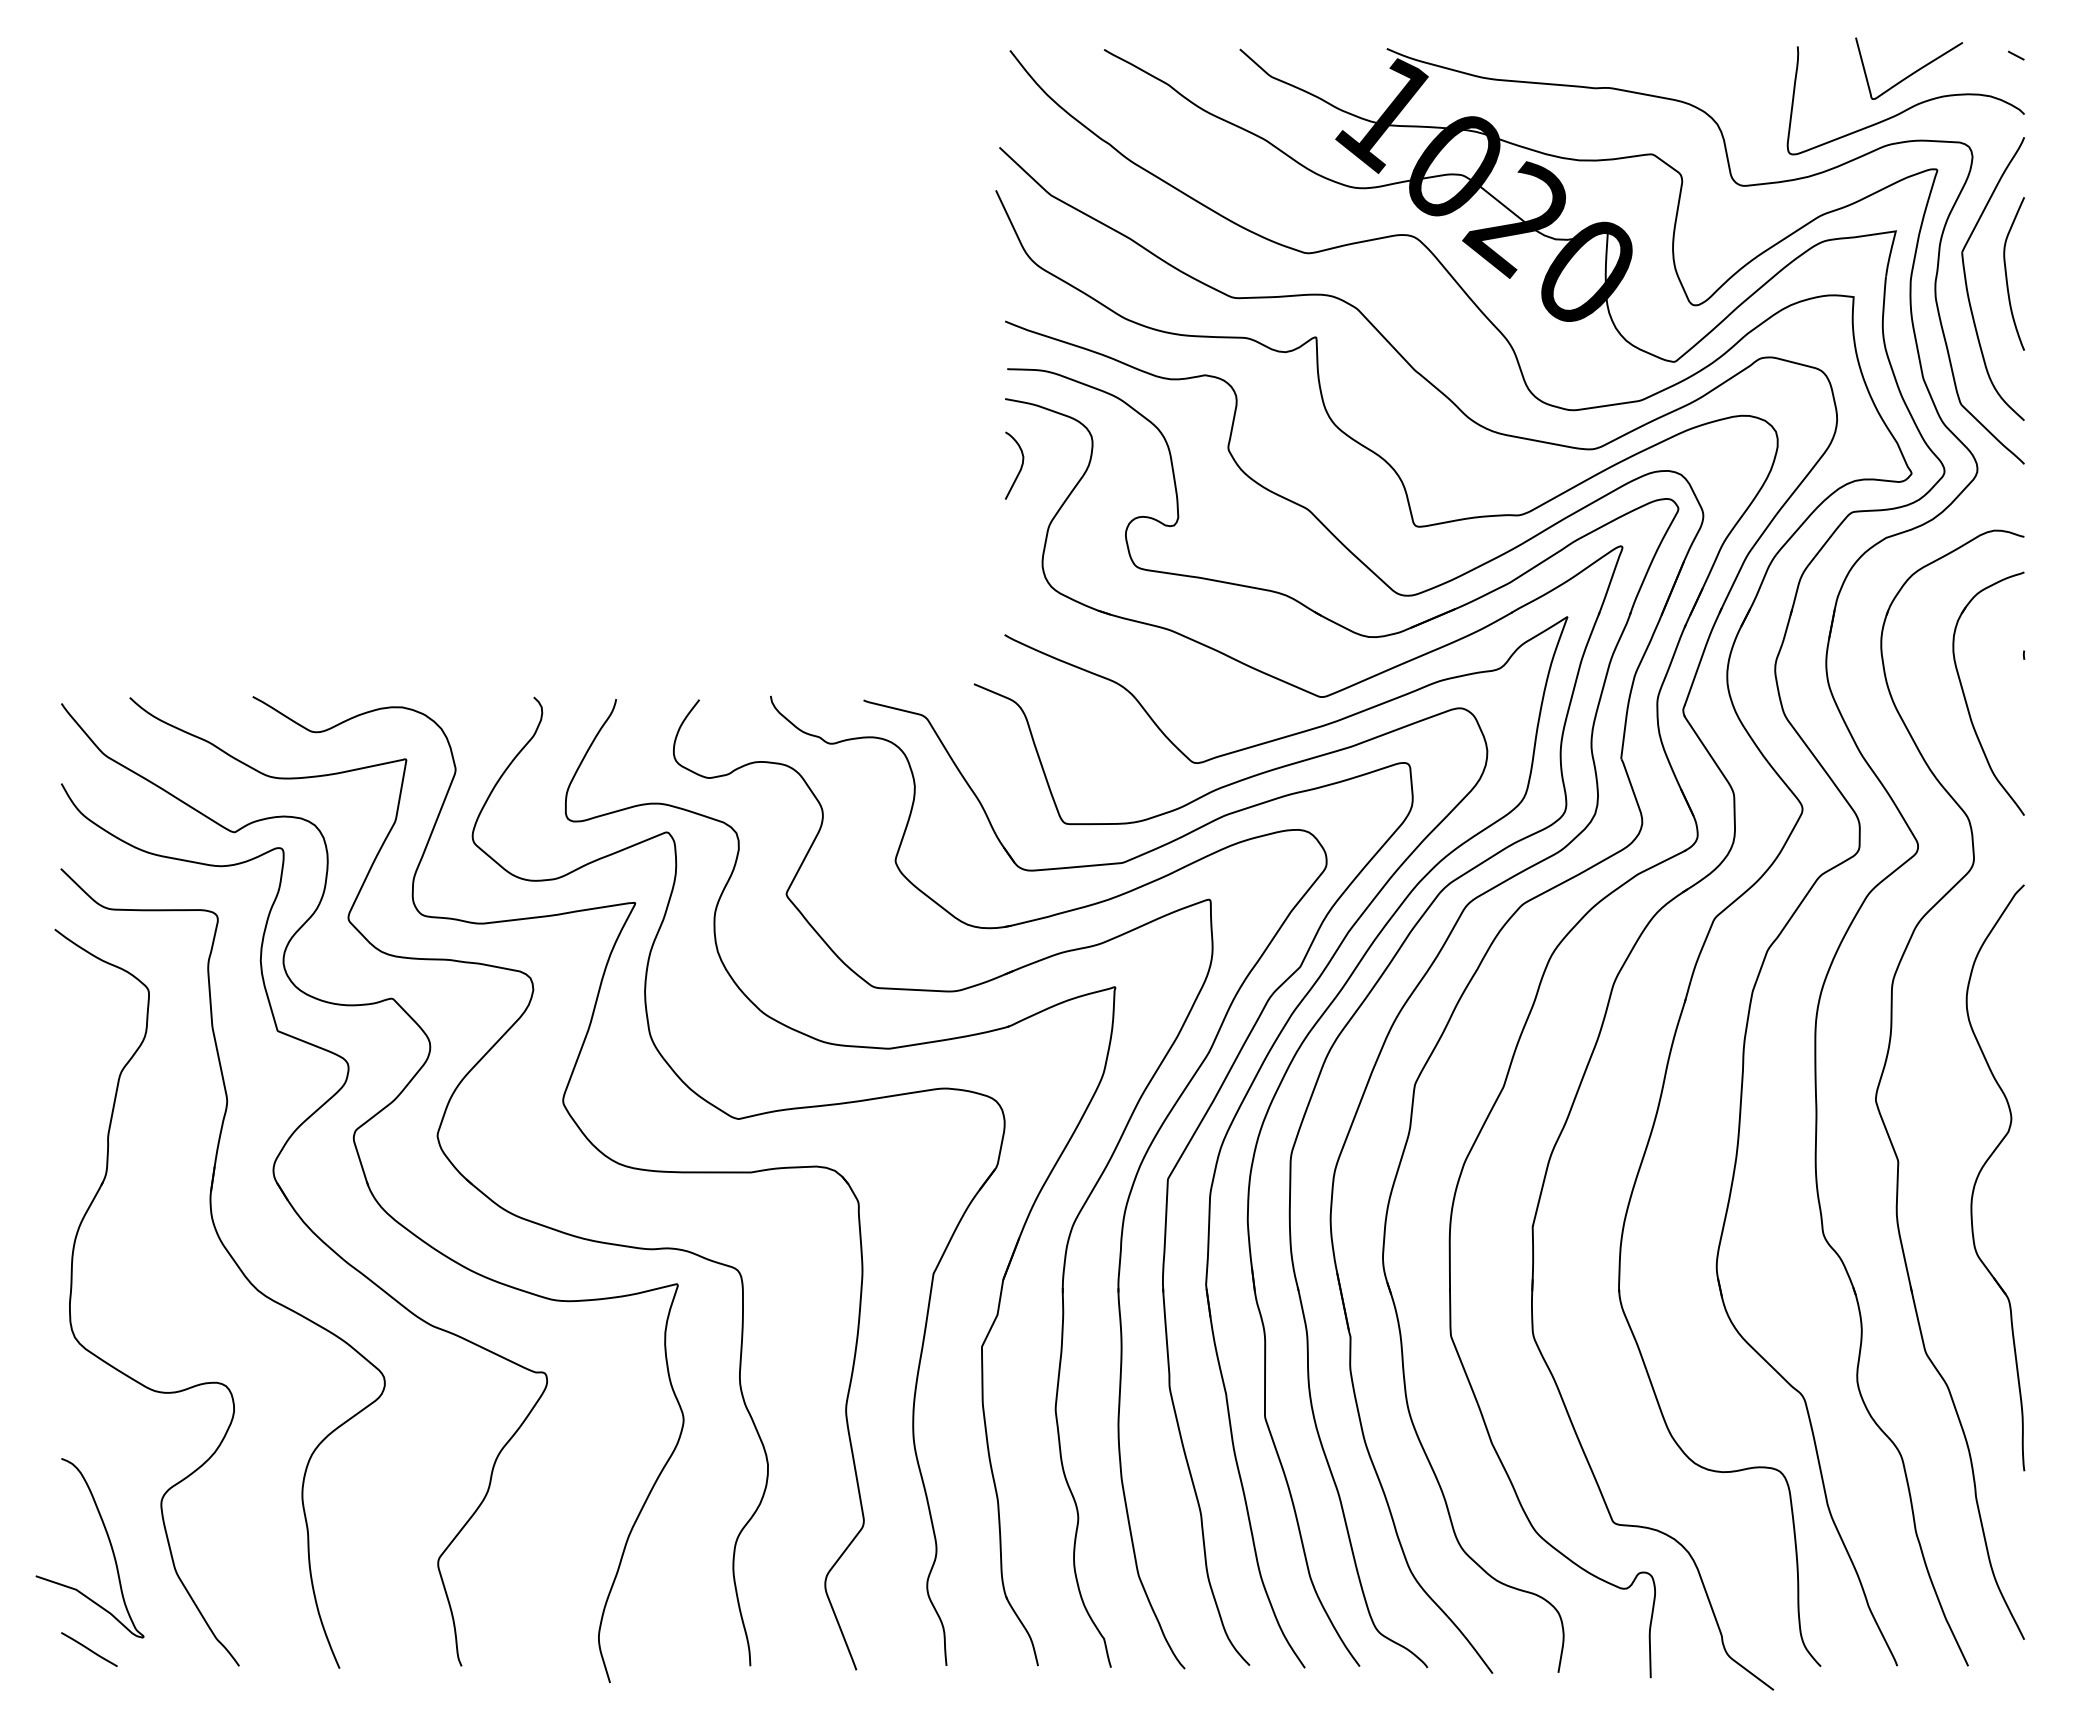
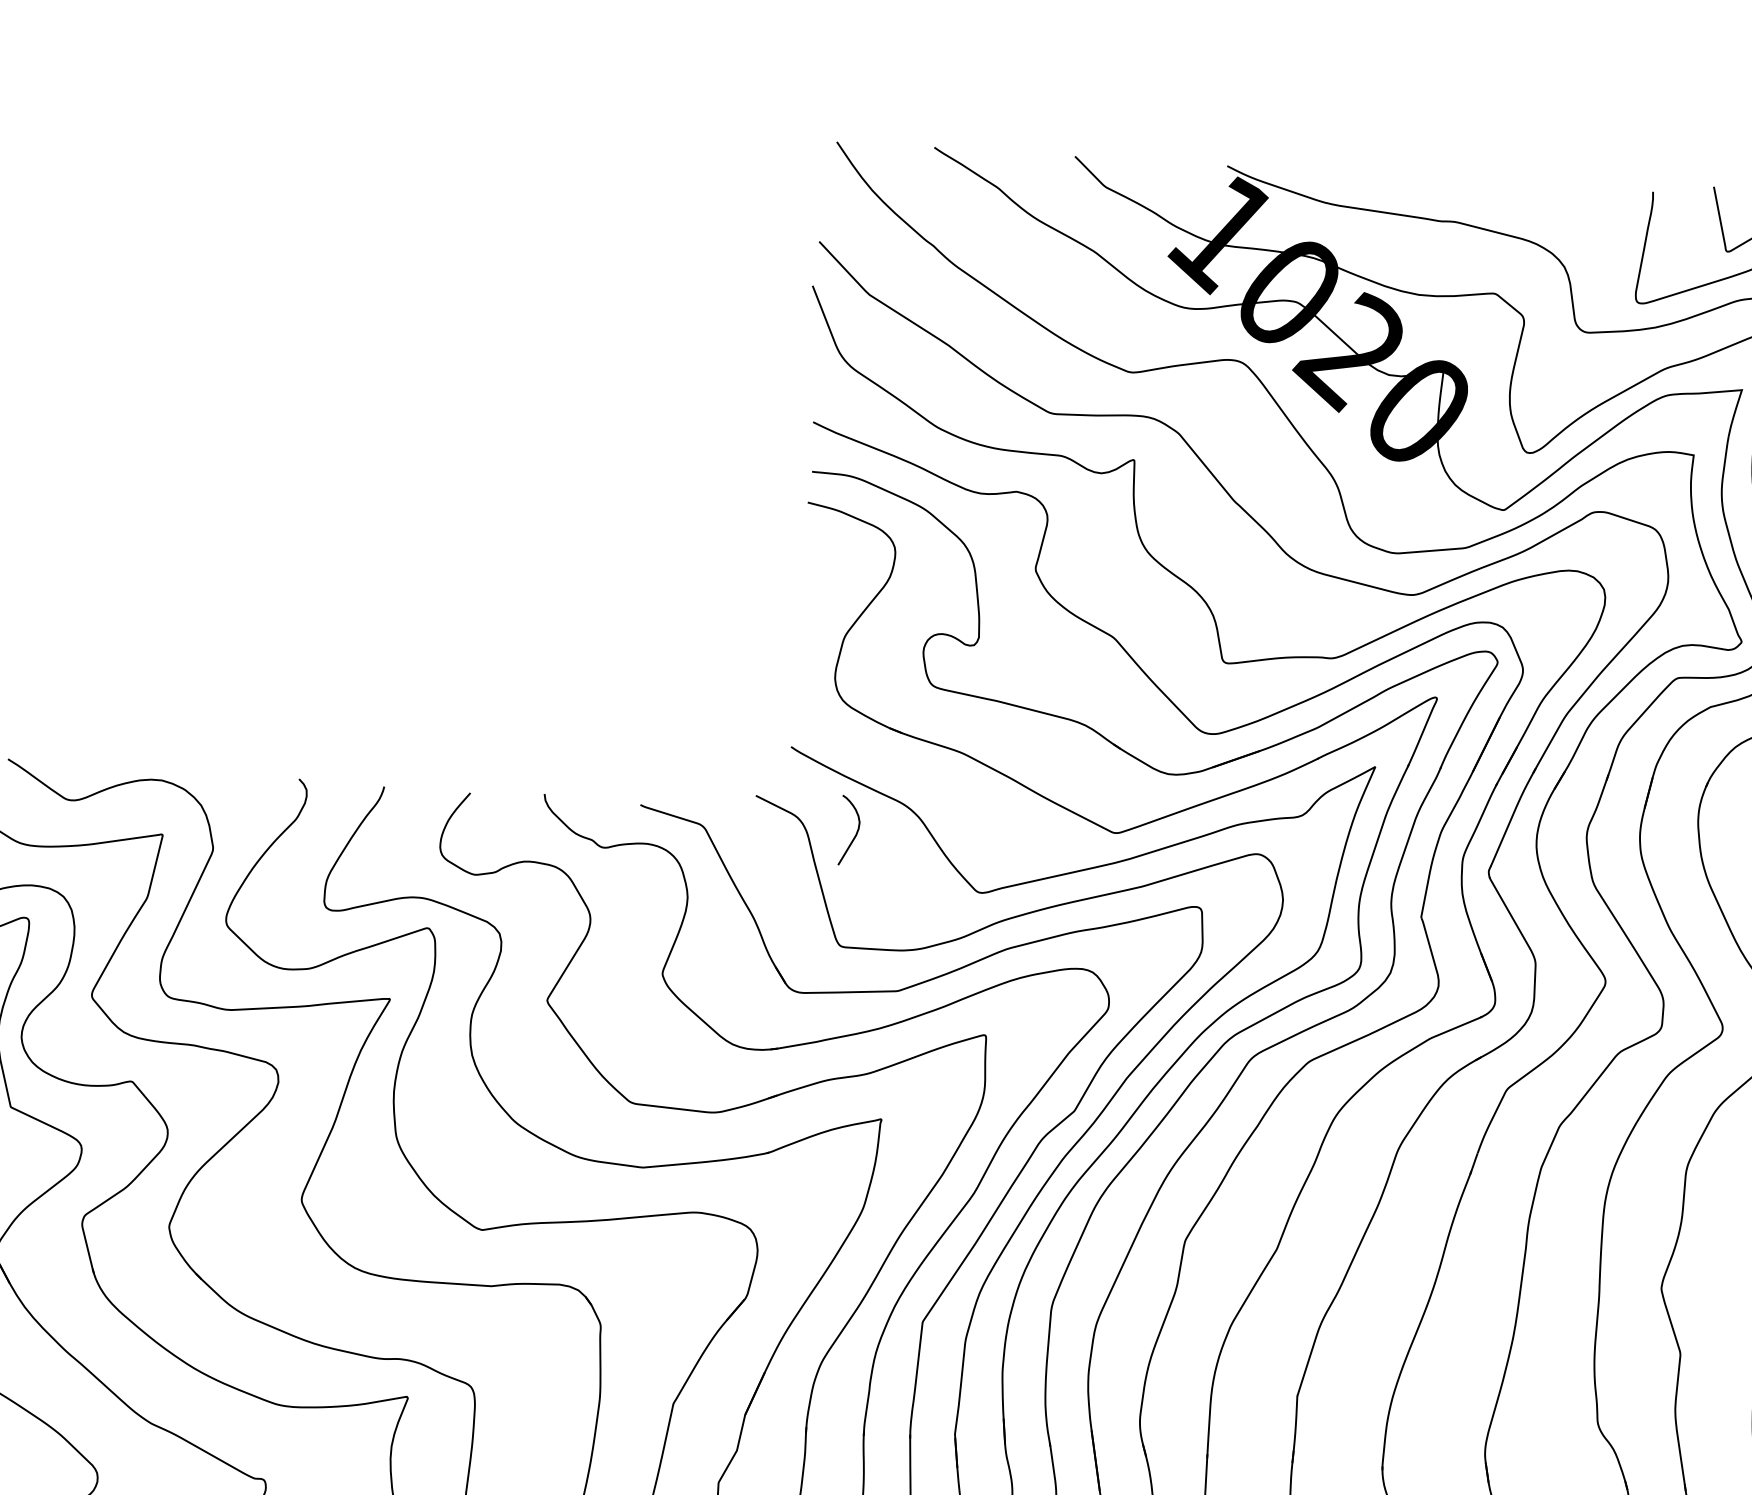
curve: (1020, 467) -> (855, 832), moved

